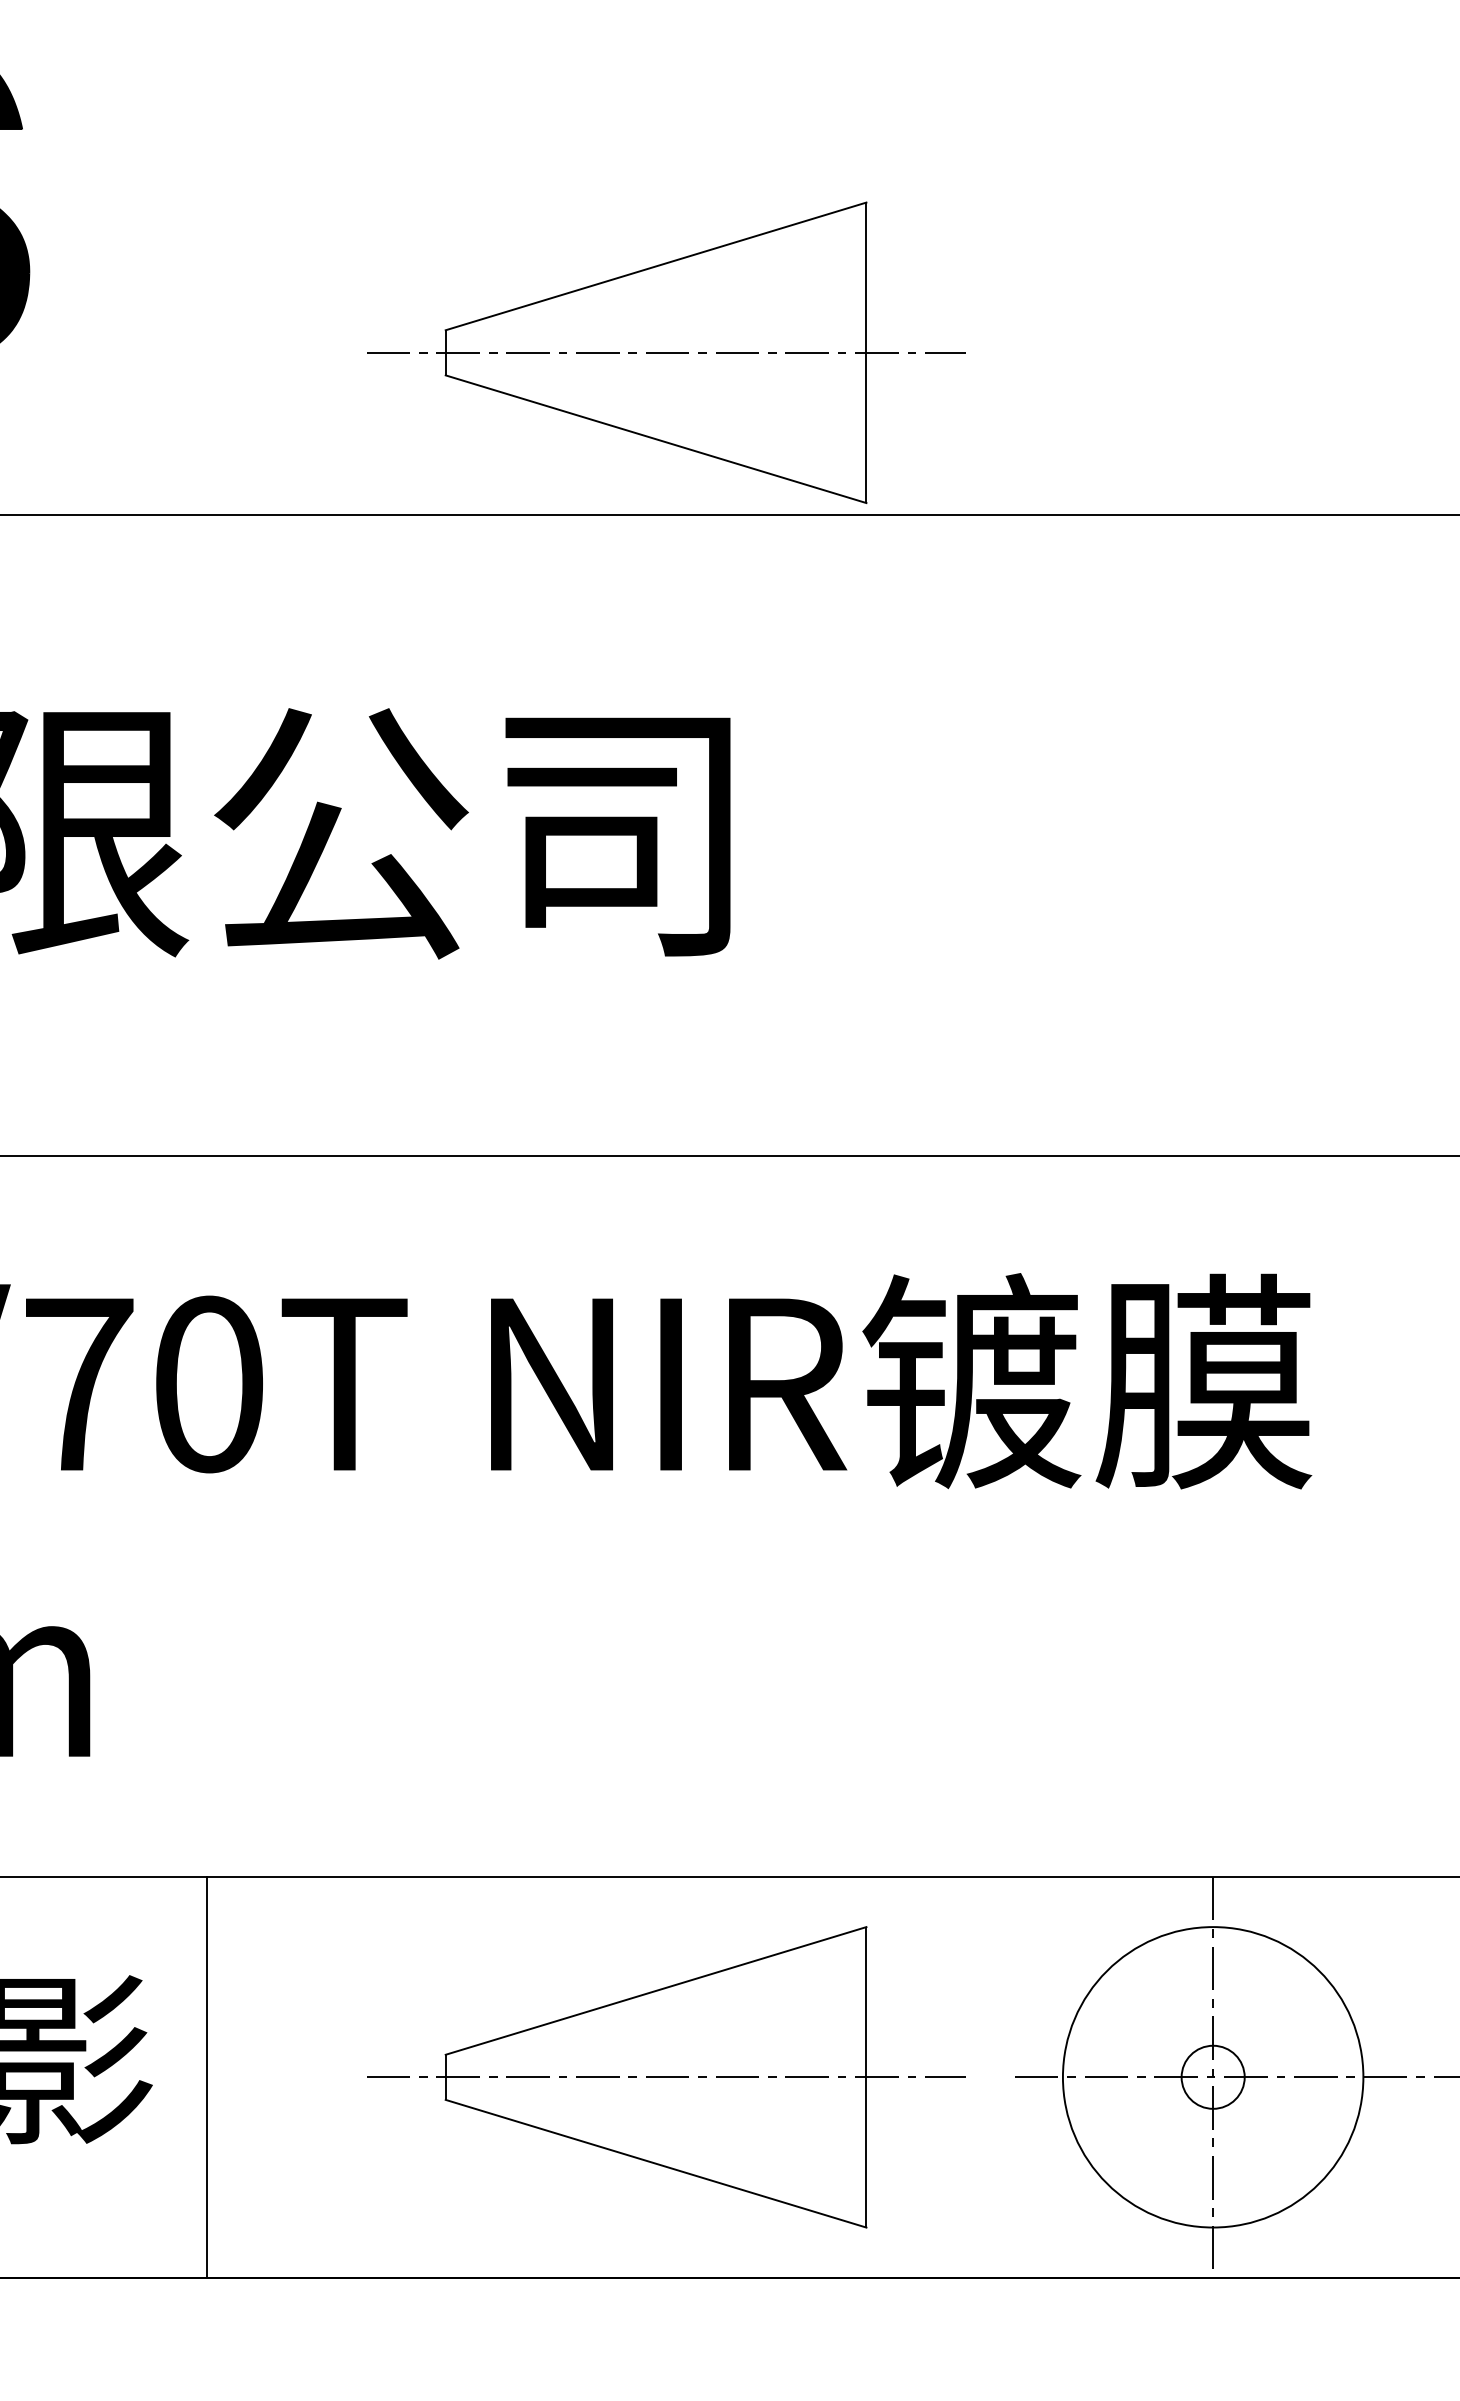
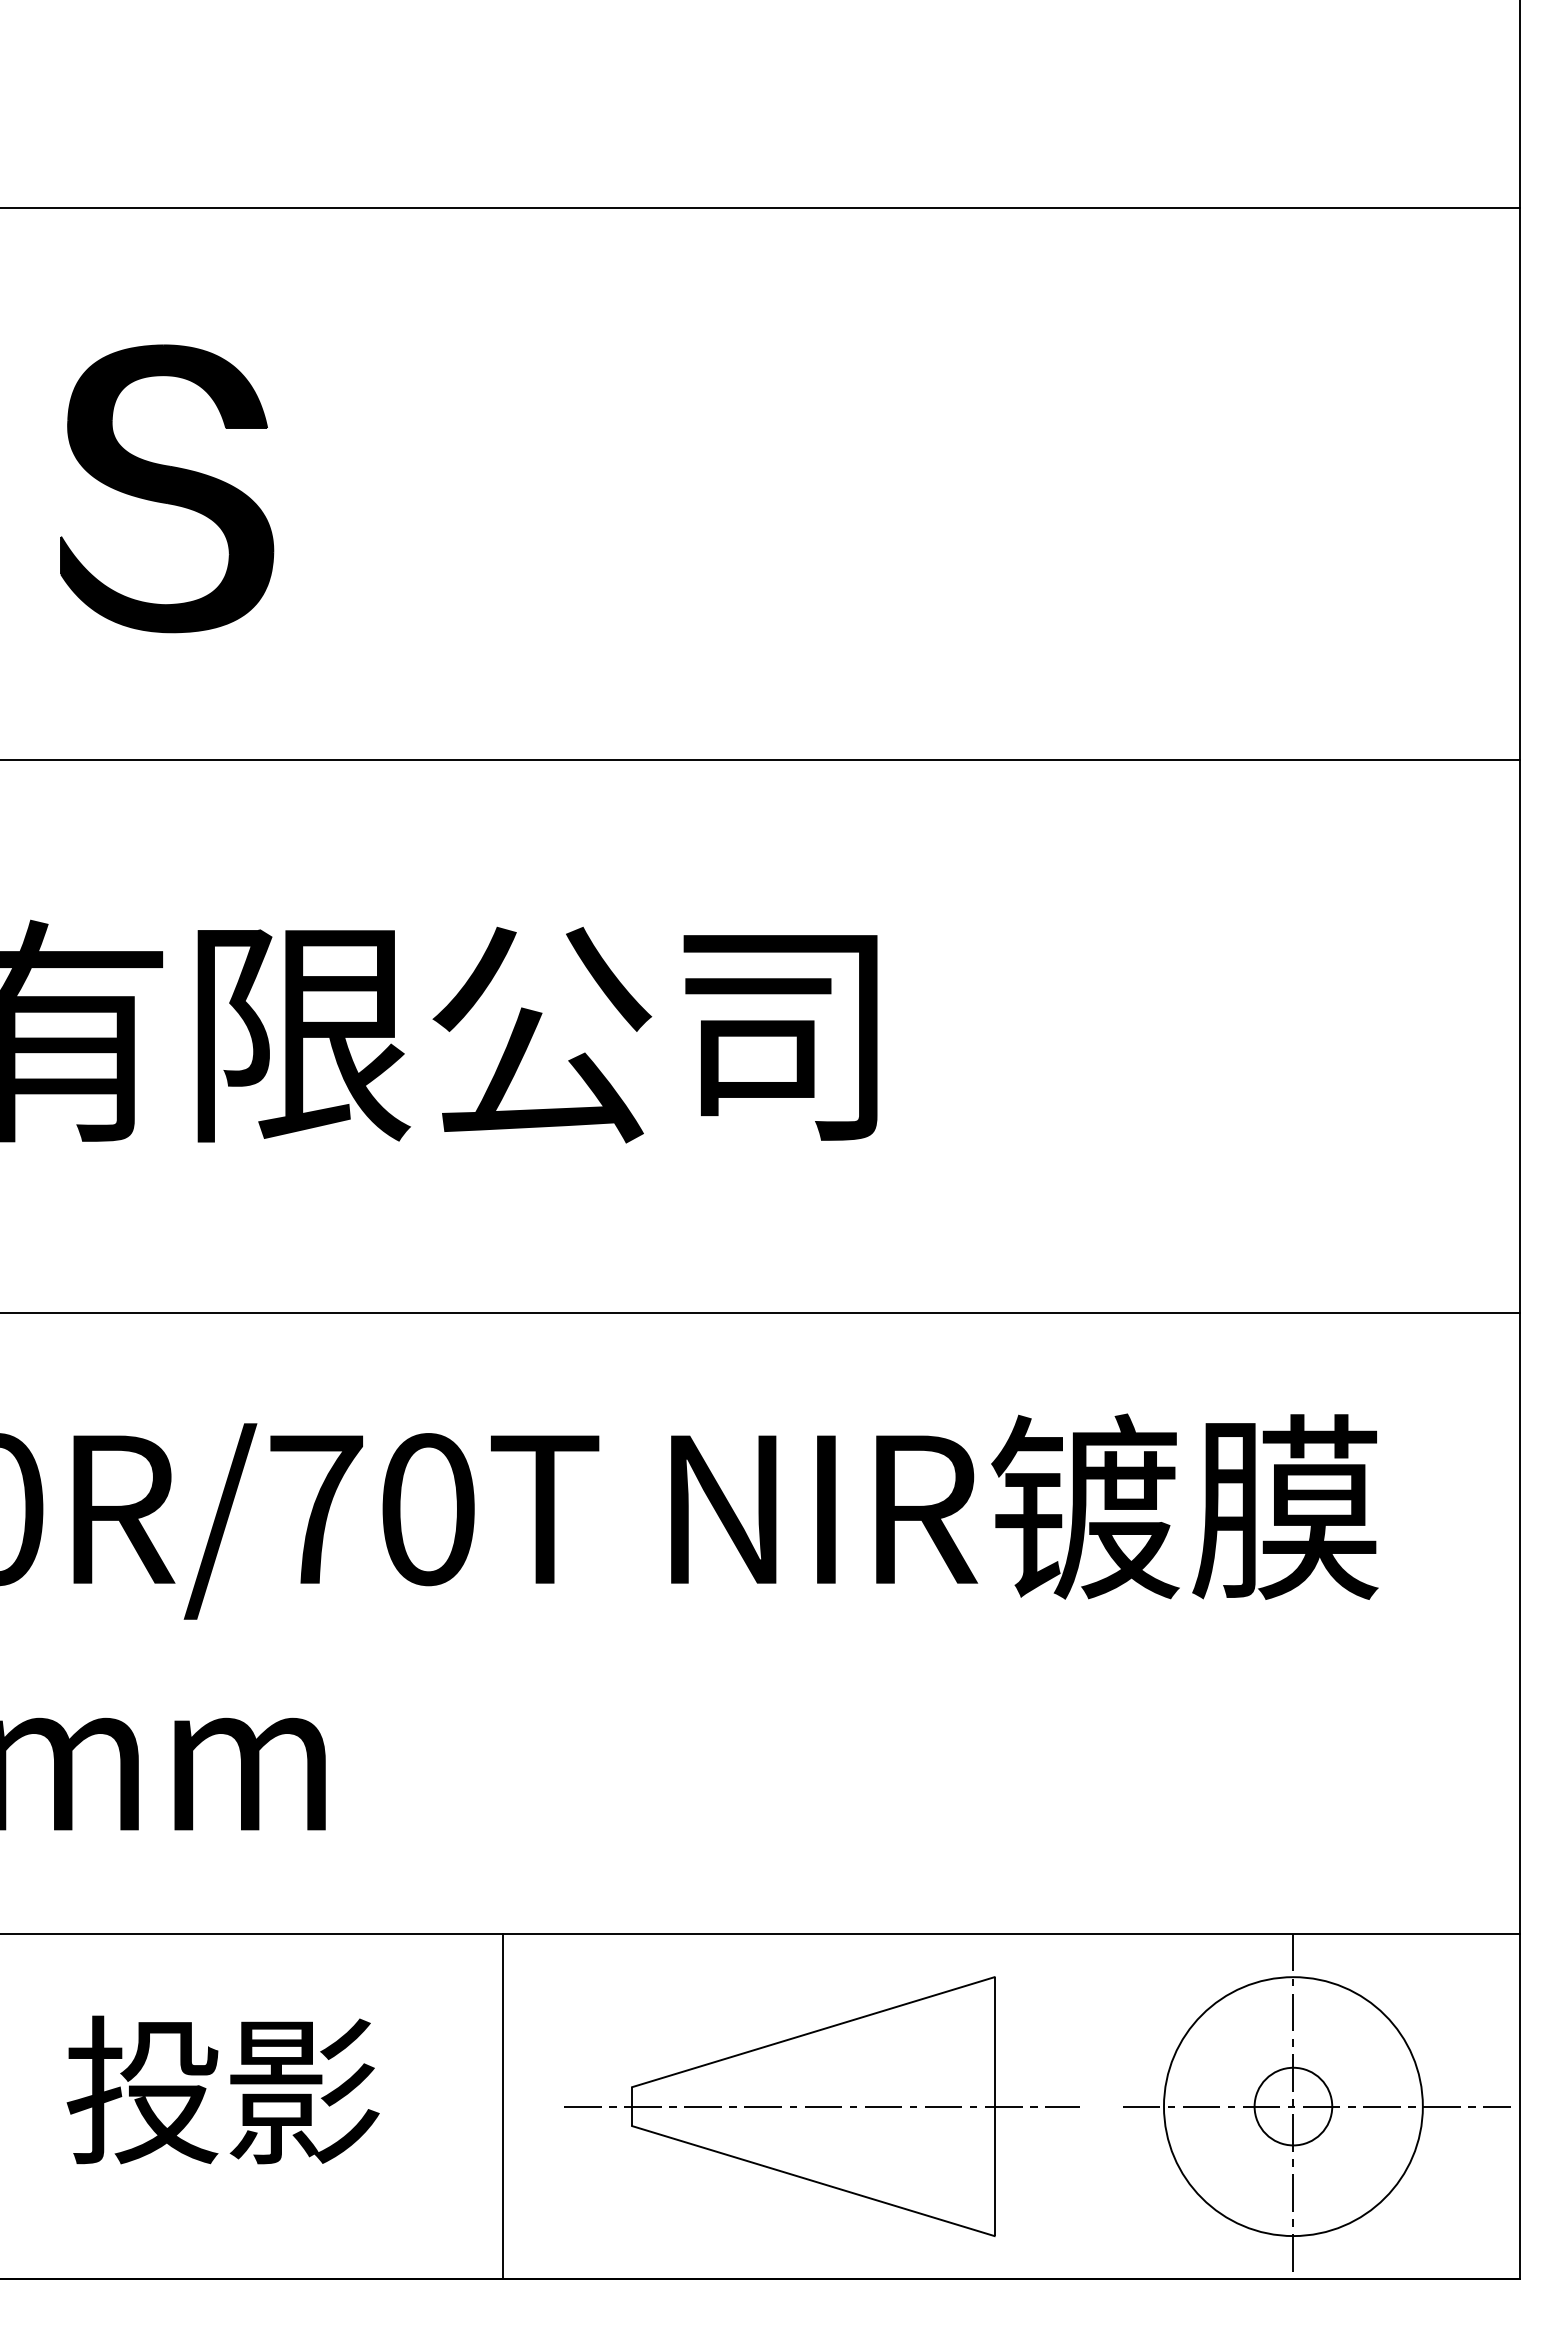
part: (665, 352) -> (821, 620), removed
line: (207, 2077) -> (502, 2106), moved
circle: (1213, 2077) -> (1293, 2106), size x1.43

